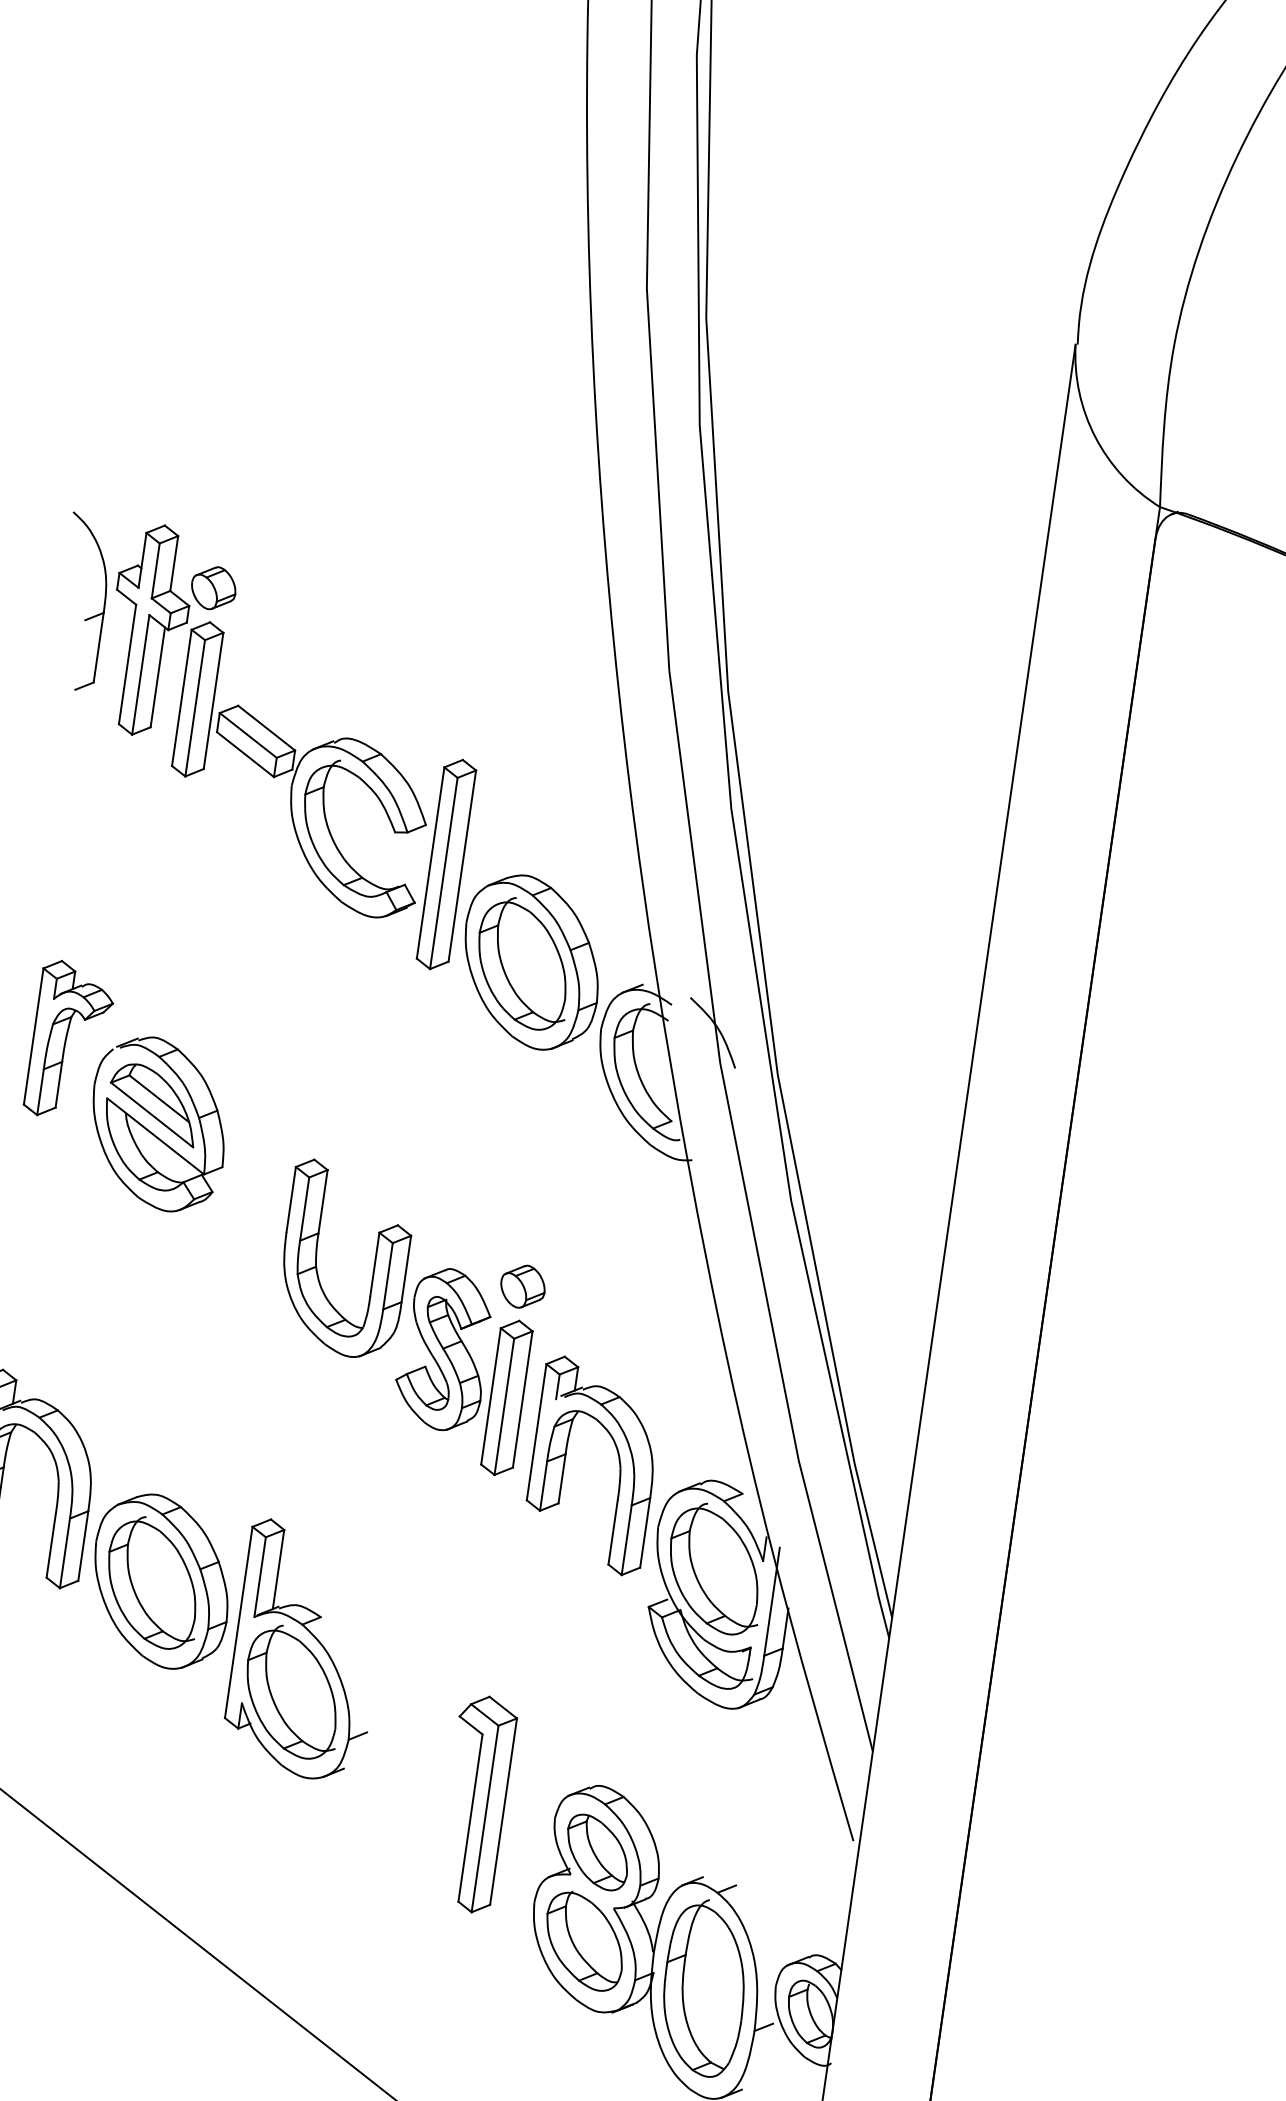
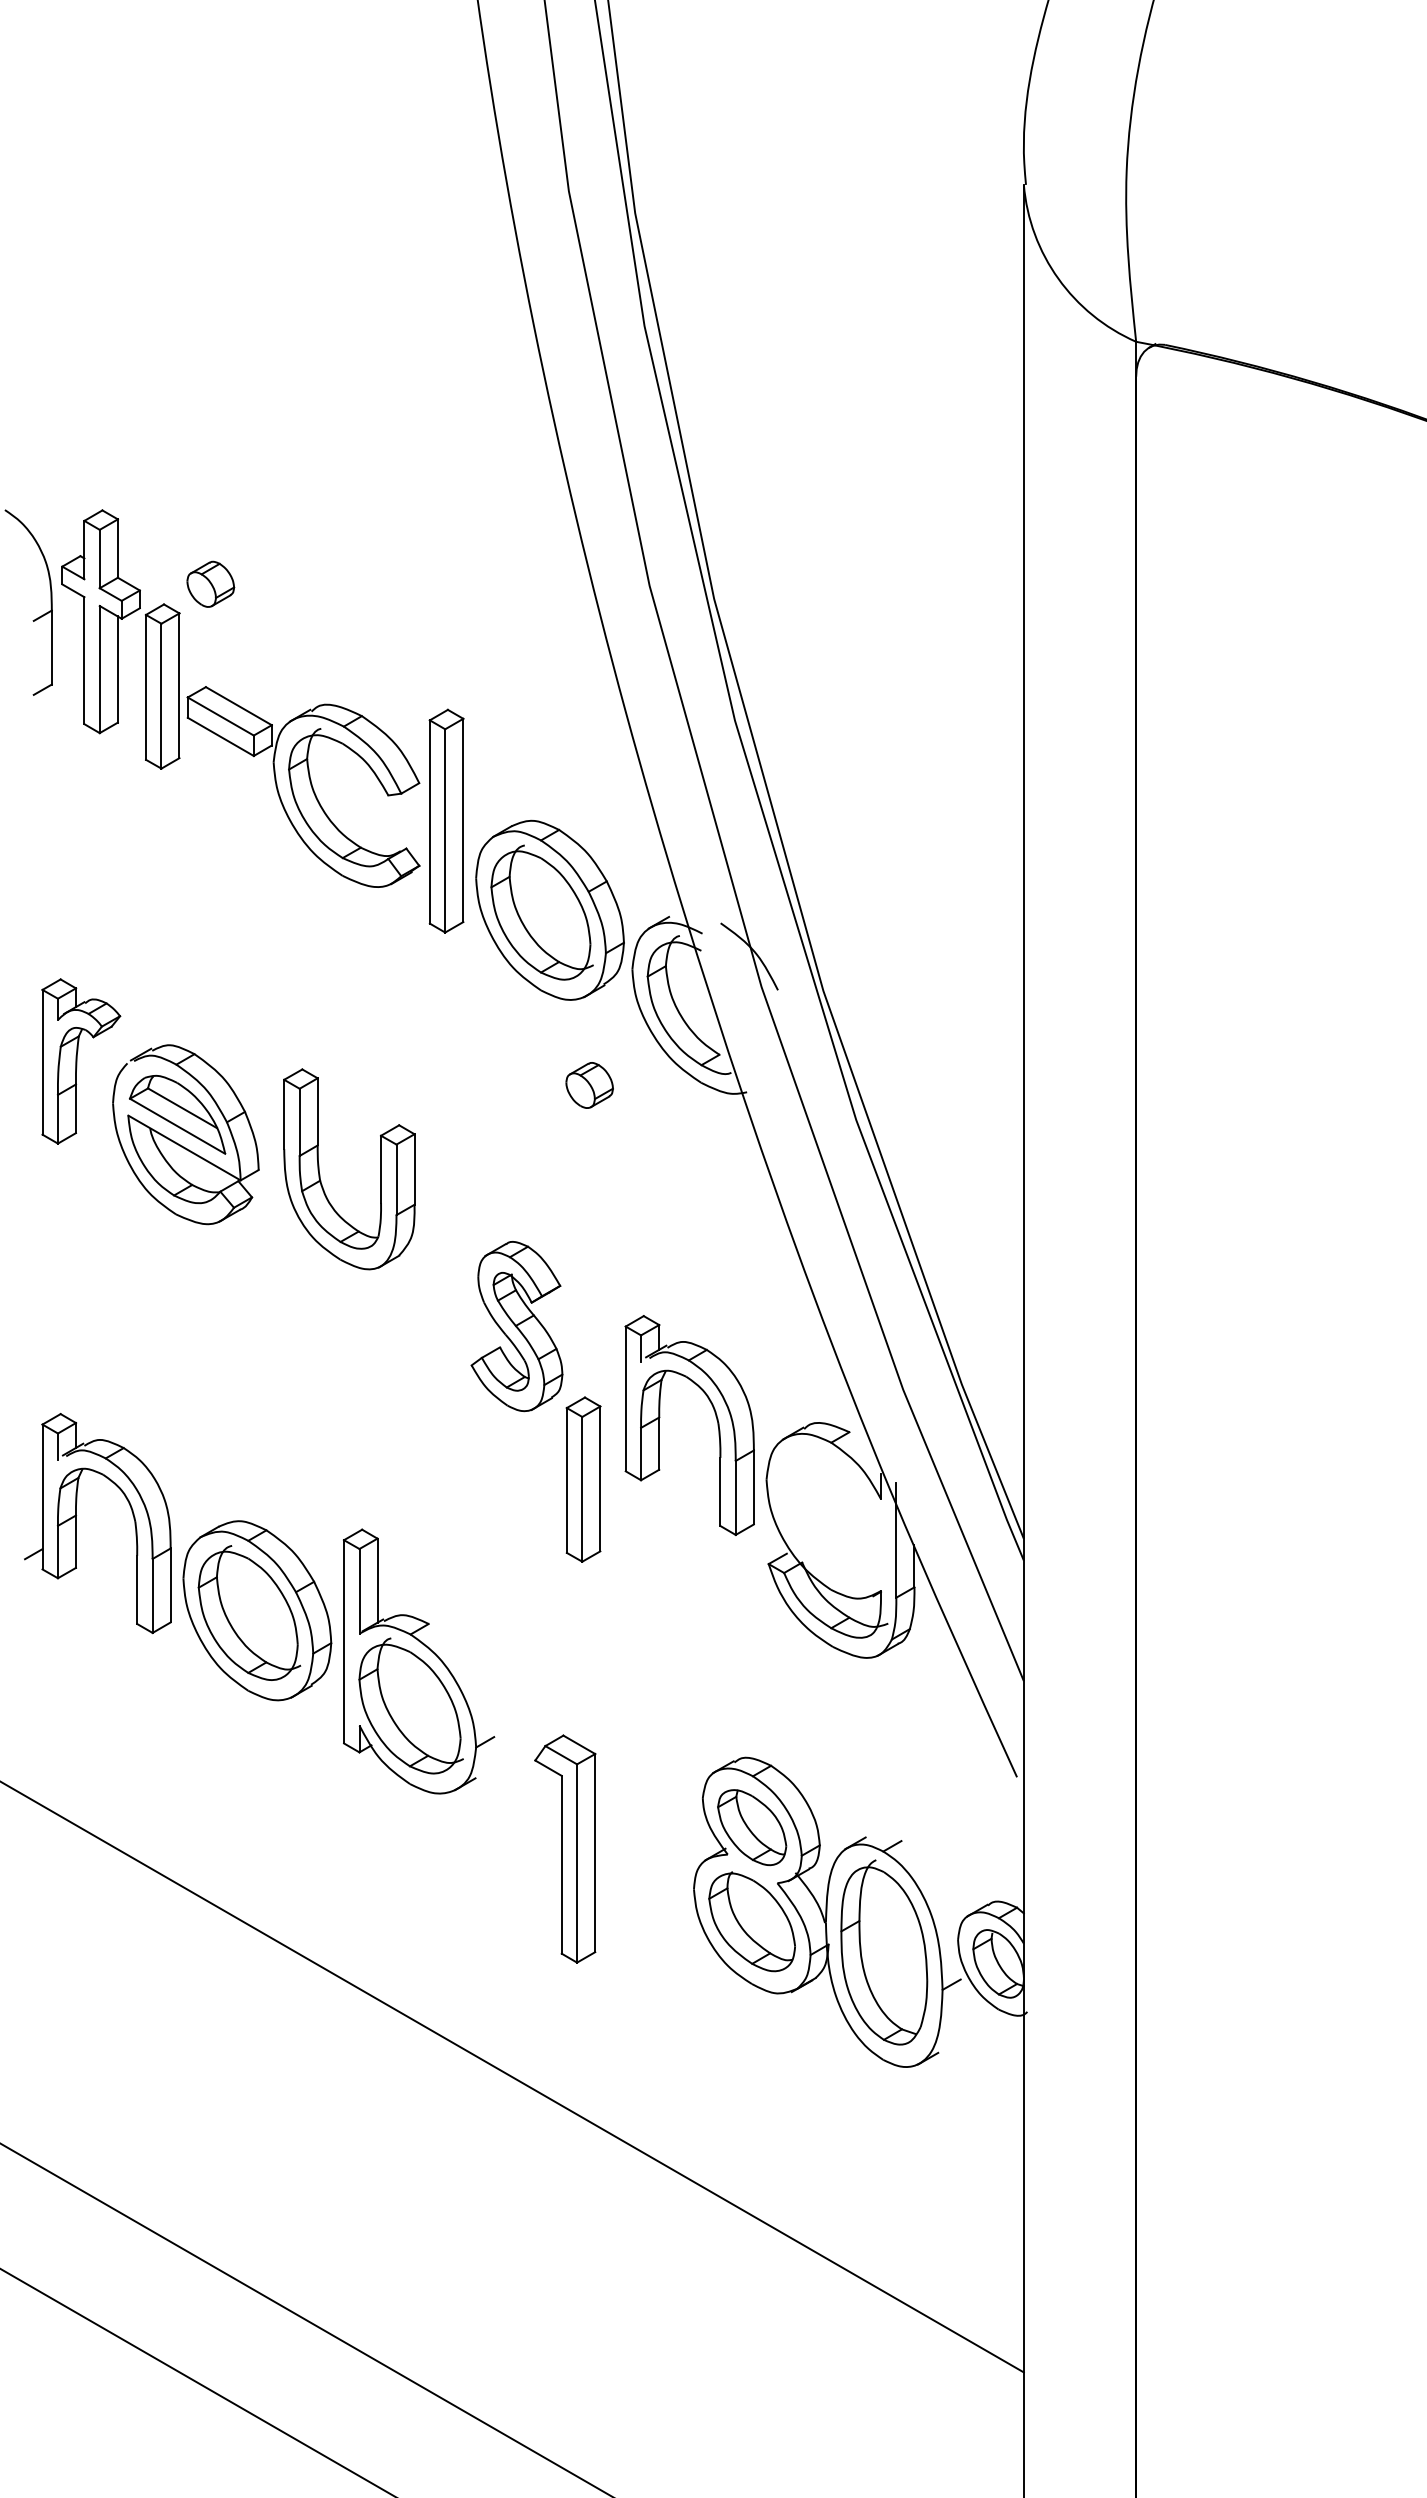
part: (213, 587) -> (210, 583), moved
part: (317, 1260) -> (320, 1174), moved
part: (522, 1286) -> (589, 1085), moved
part: (506, 1397) -> (583, 1479), moved
part: (716, 1568) -> (833, 1513), removed
part: (476, 1803) -> (565, 1848), moved

